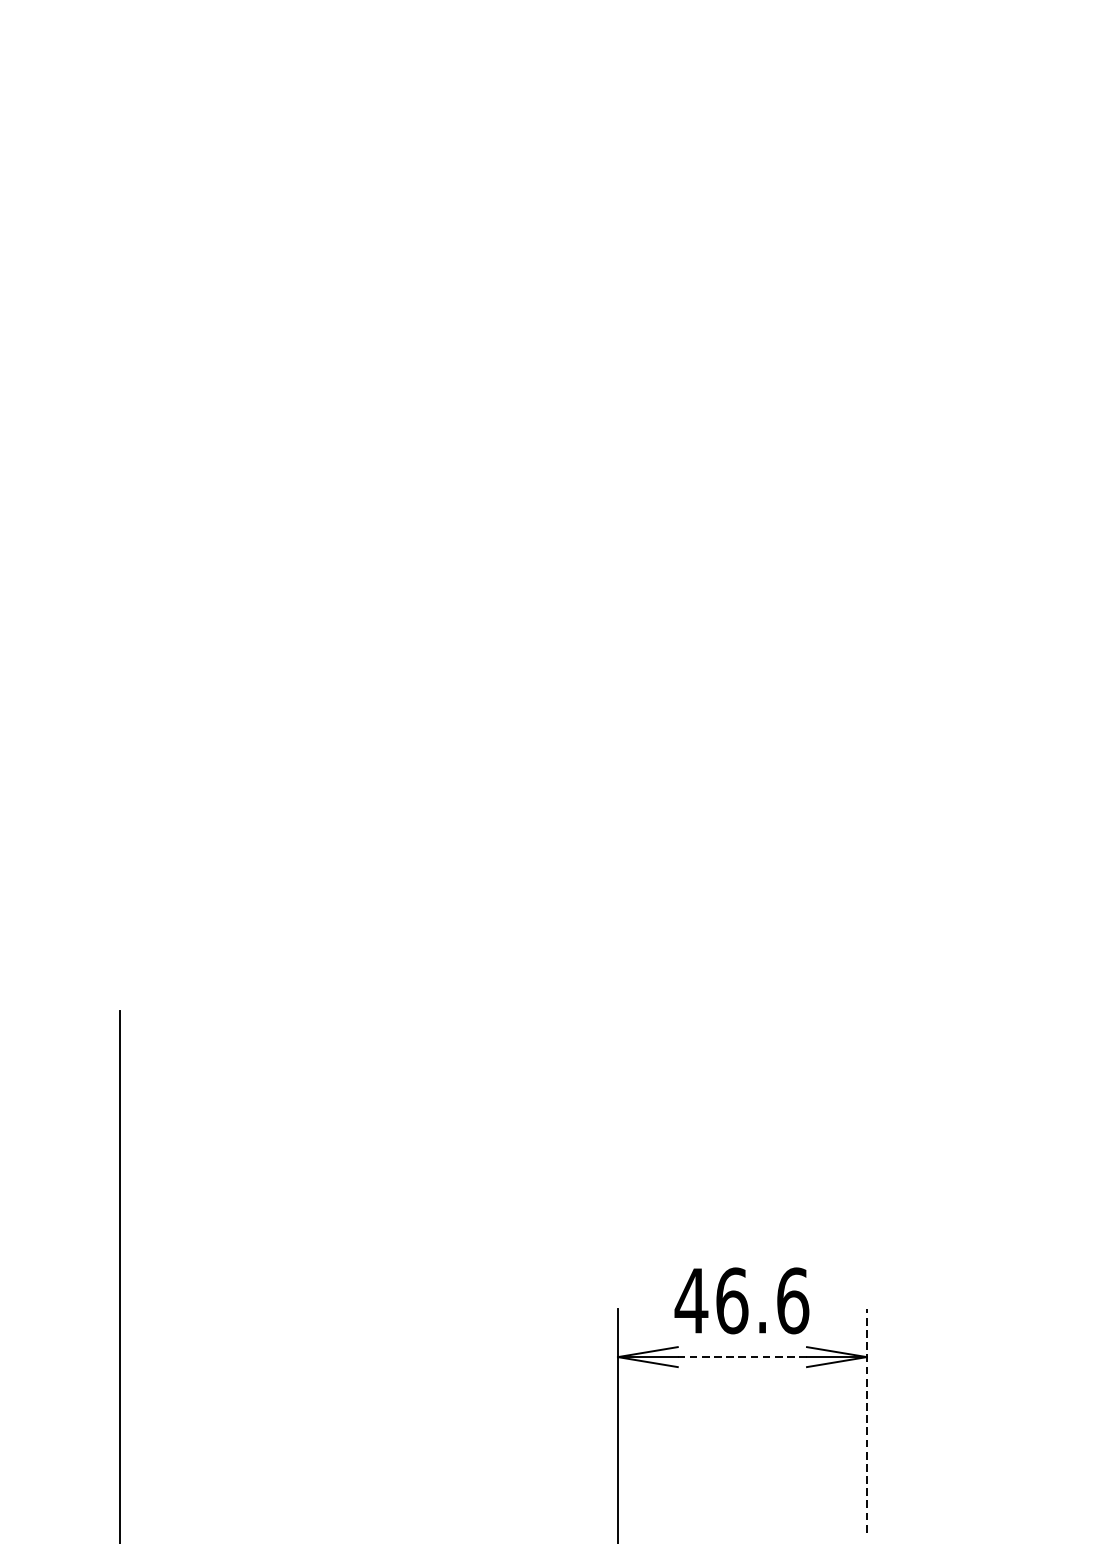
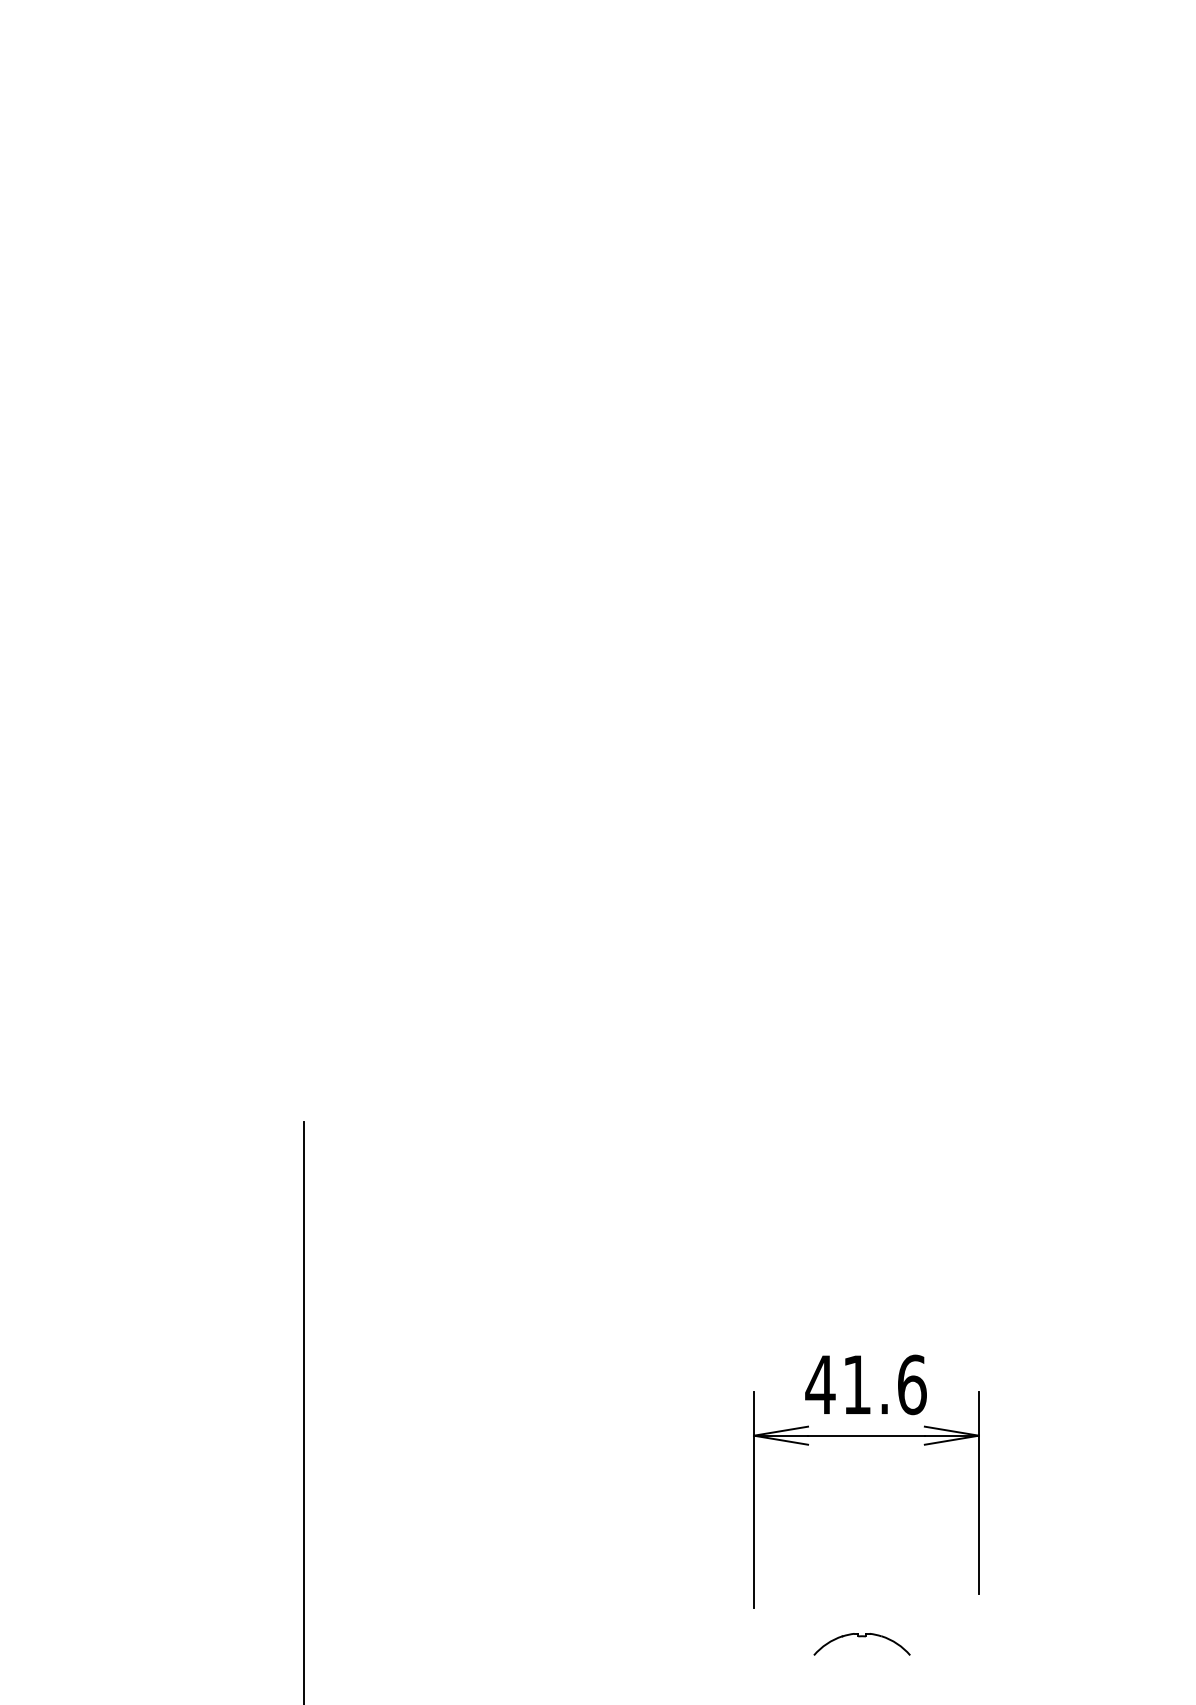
text: (732, 1300) -> (857, 1384), 46.6 -> 41.6
line: (741, 1356) -> (865, 1435), dashed -> solid
line: (866, 1421) -> (978, 1493), dashed -> solid

